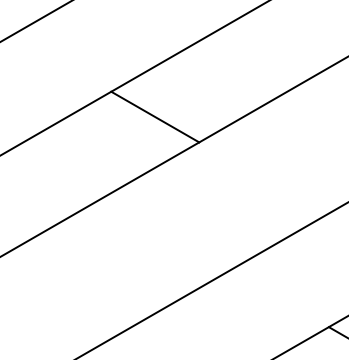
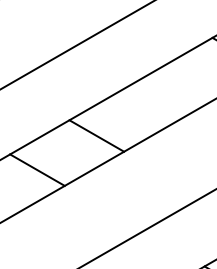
line: (59, 171) -> (37, 169), added

